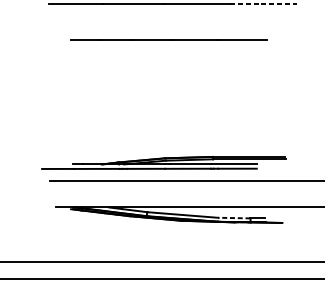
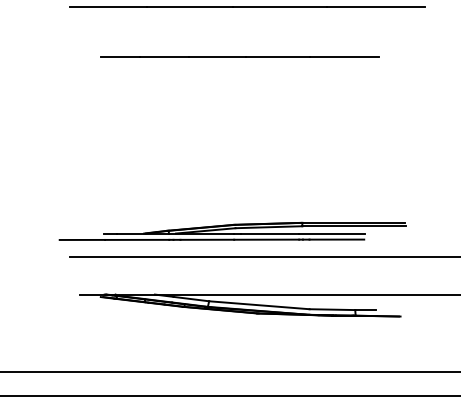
line: (265, 4) -> (376, 6), dashed -> solid
line: (234, 218) -> (332, 309), dashed -> solid

